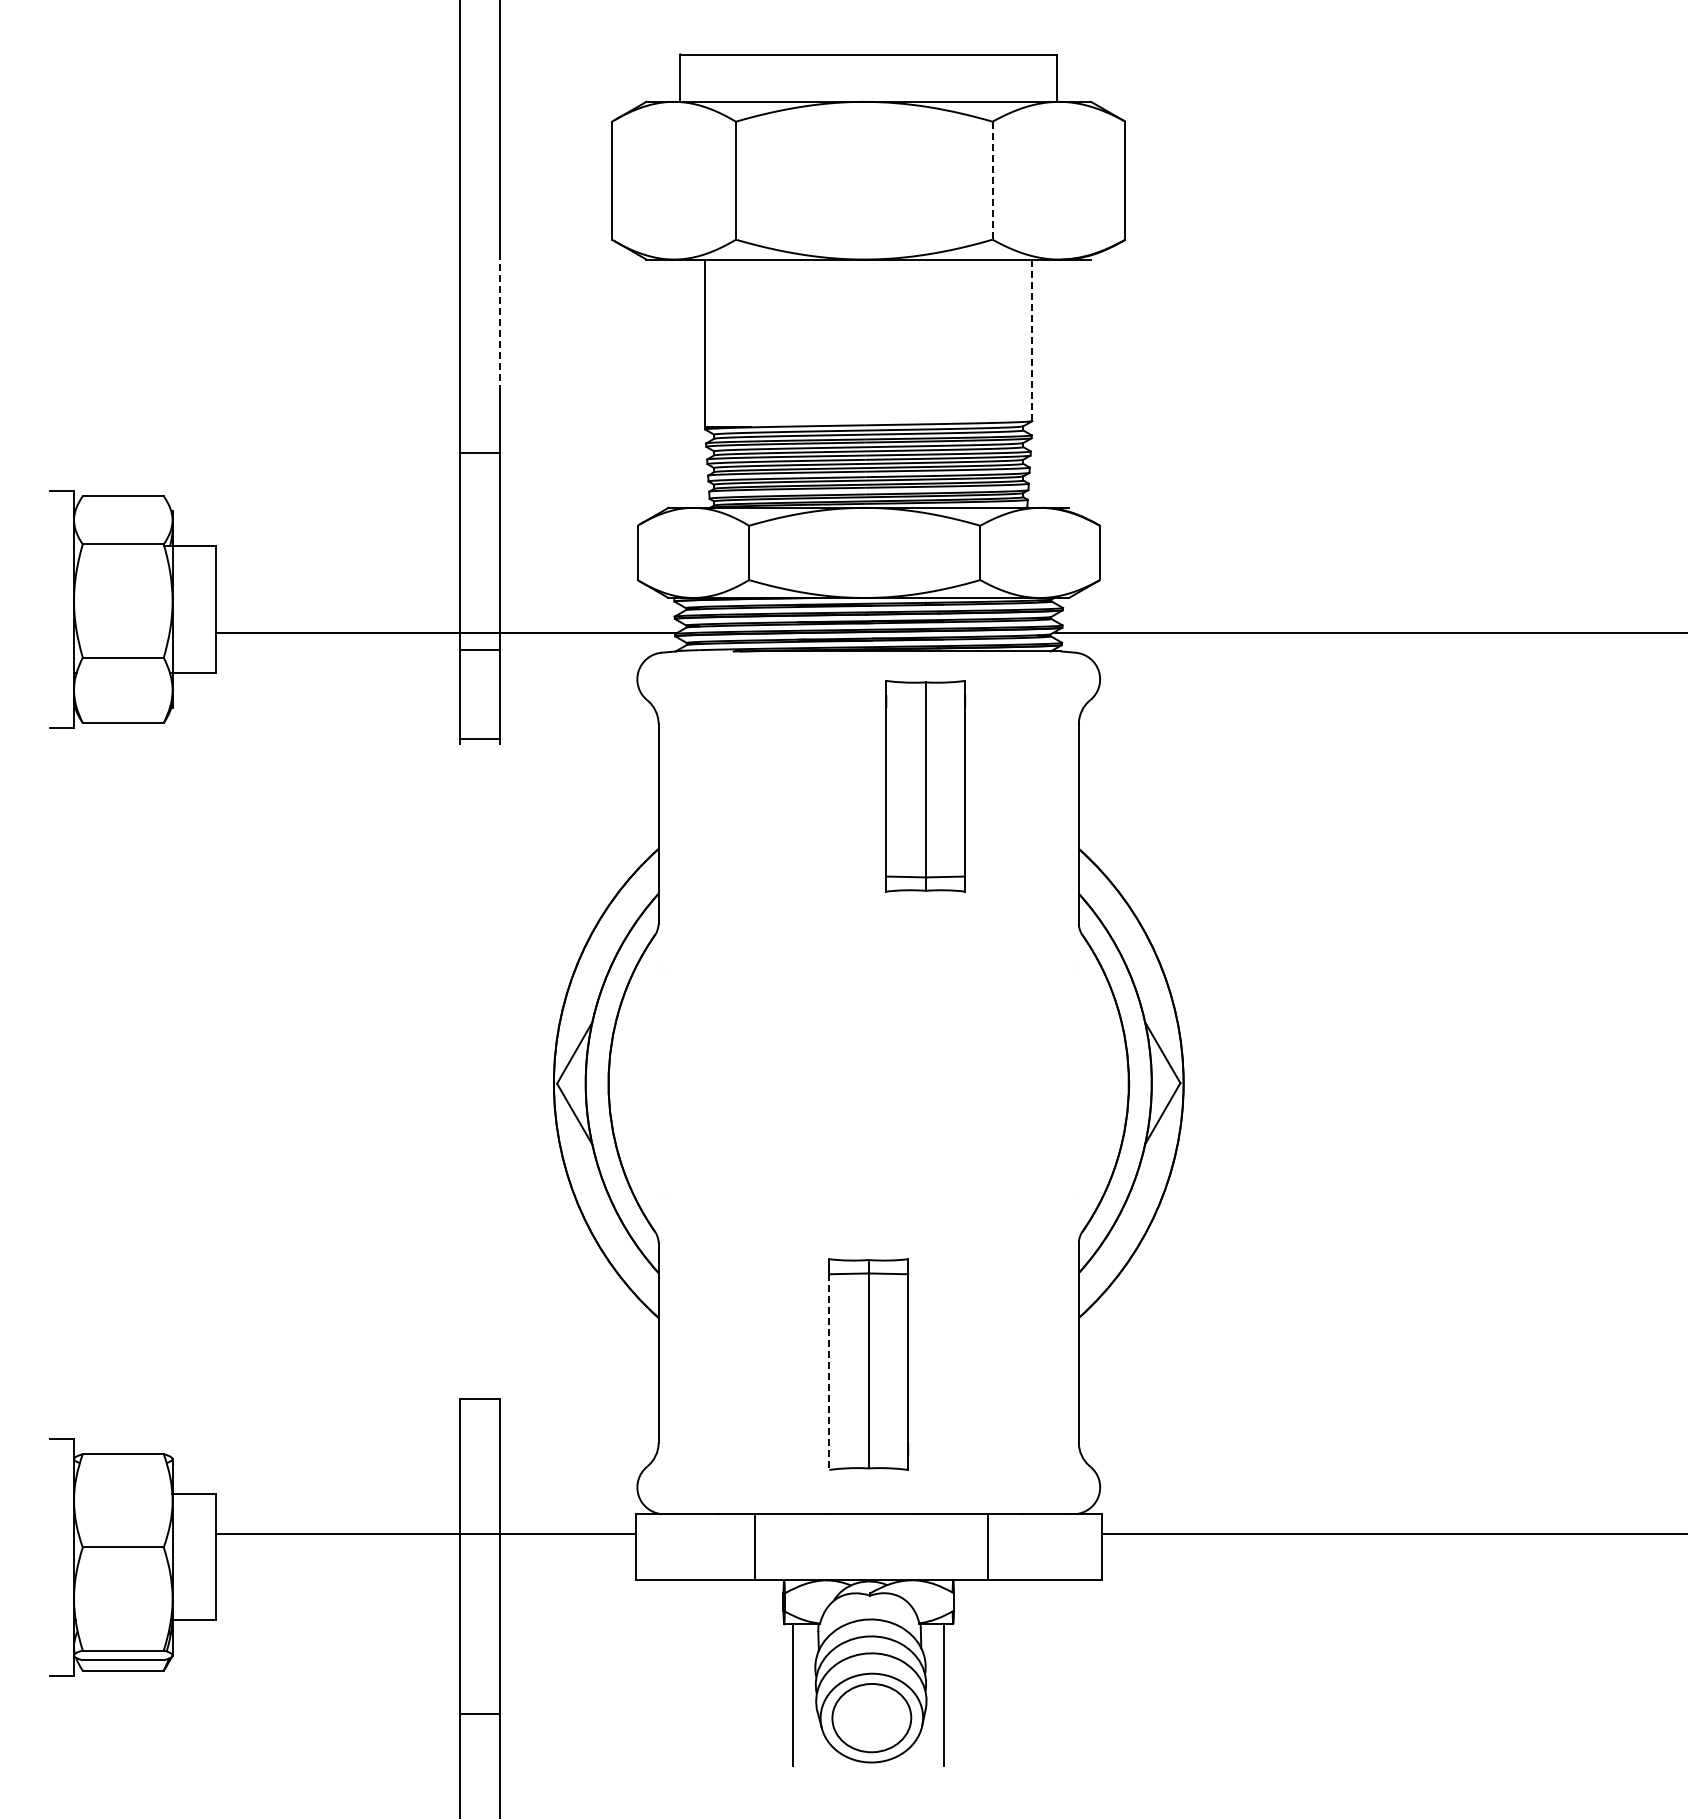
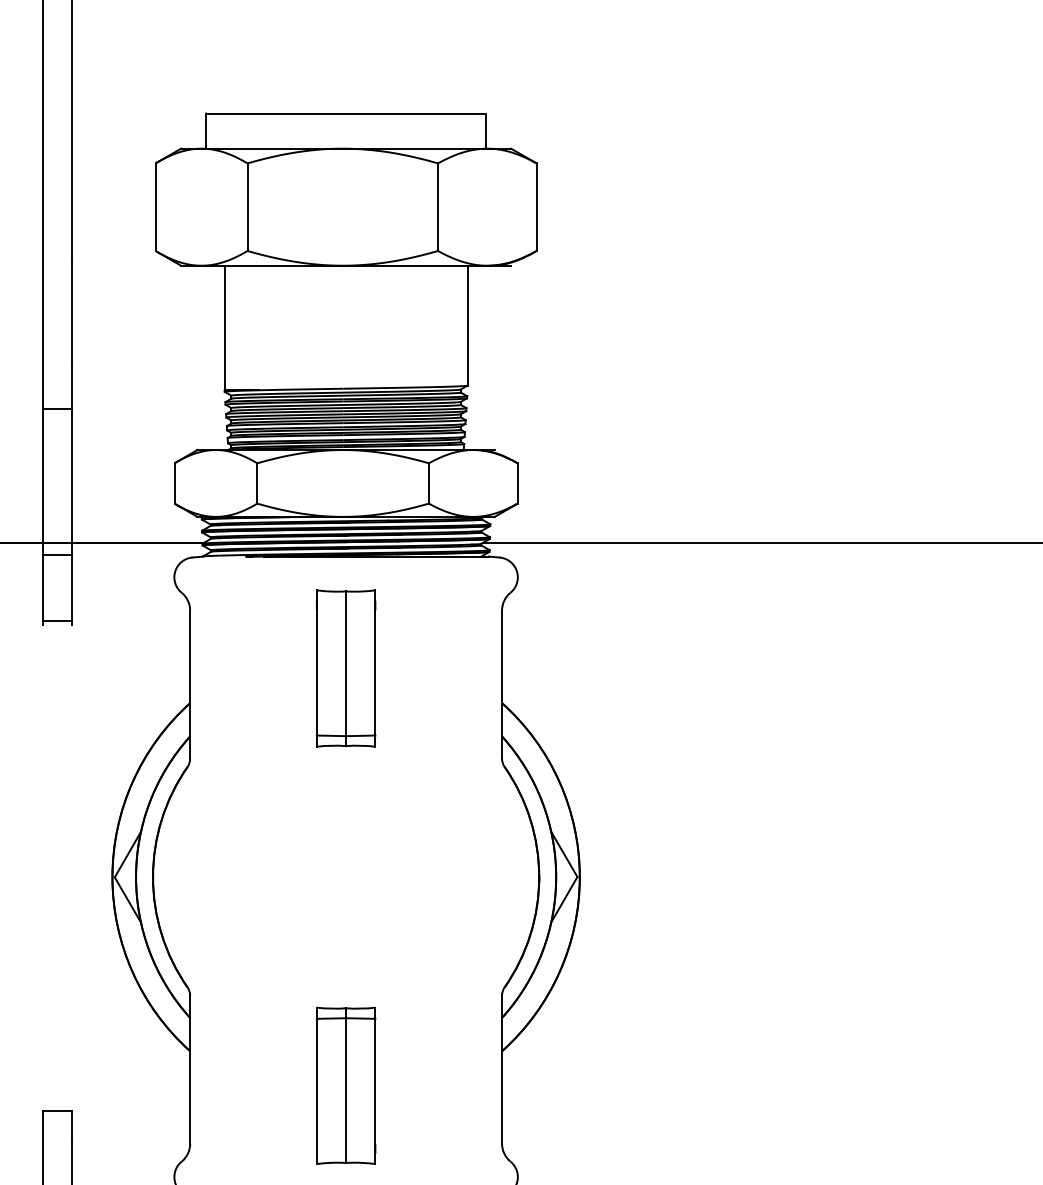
line: (992, 180) -> (437, 207), dashed -> solid
line: (499, 322) -> (72, 312), dashed -> solid
line: (1032, 340) -> (467, 325), dashed -> solid
part: (925, 786) -> (345, 668), moved
line: (829, 1372) -> (316, 1091), dashed -> solid

